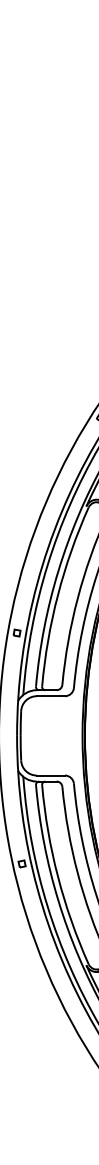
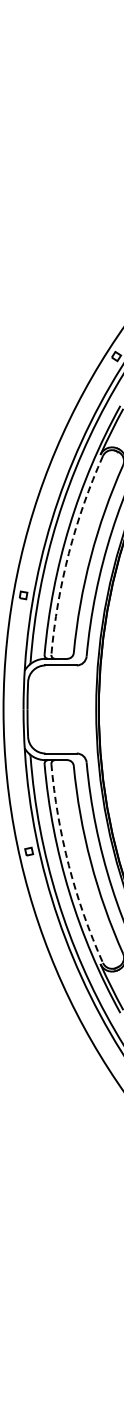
arc: (57, 595) -> (68, 553), solid -> dashed
arc: (57, 876) -> (68, 865), solid -> dashed

